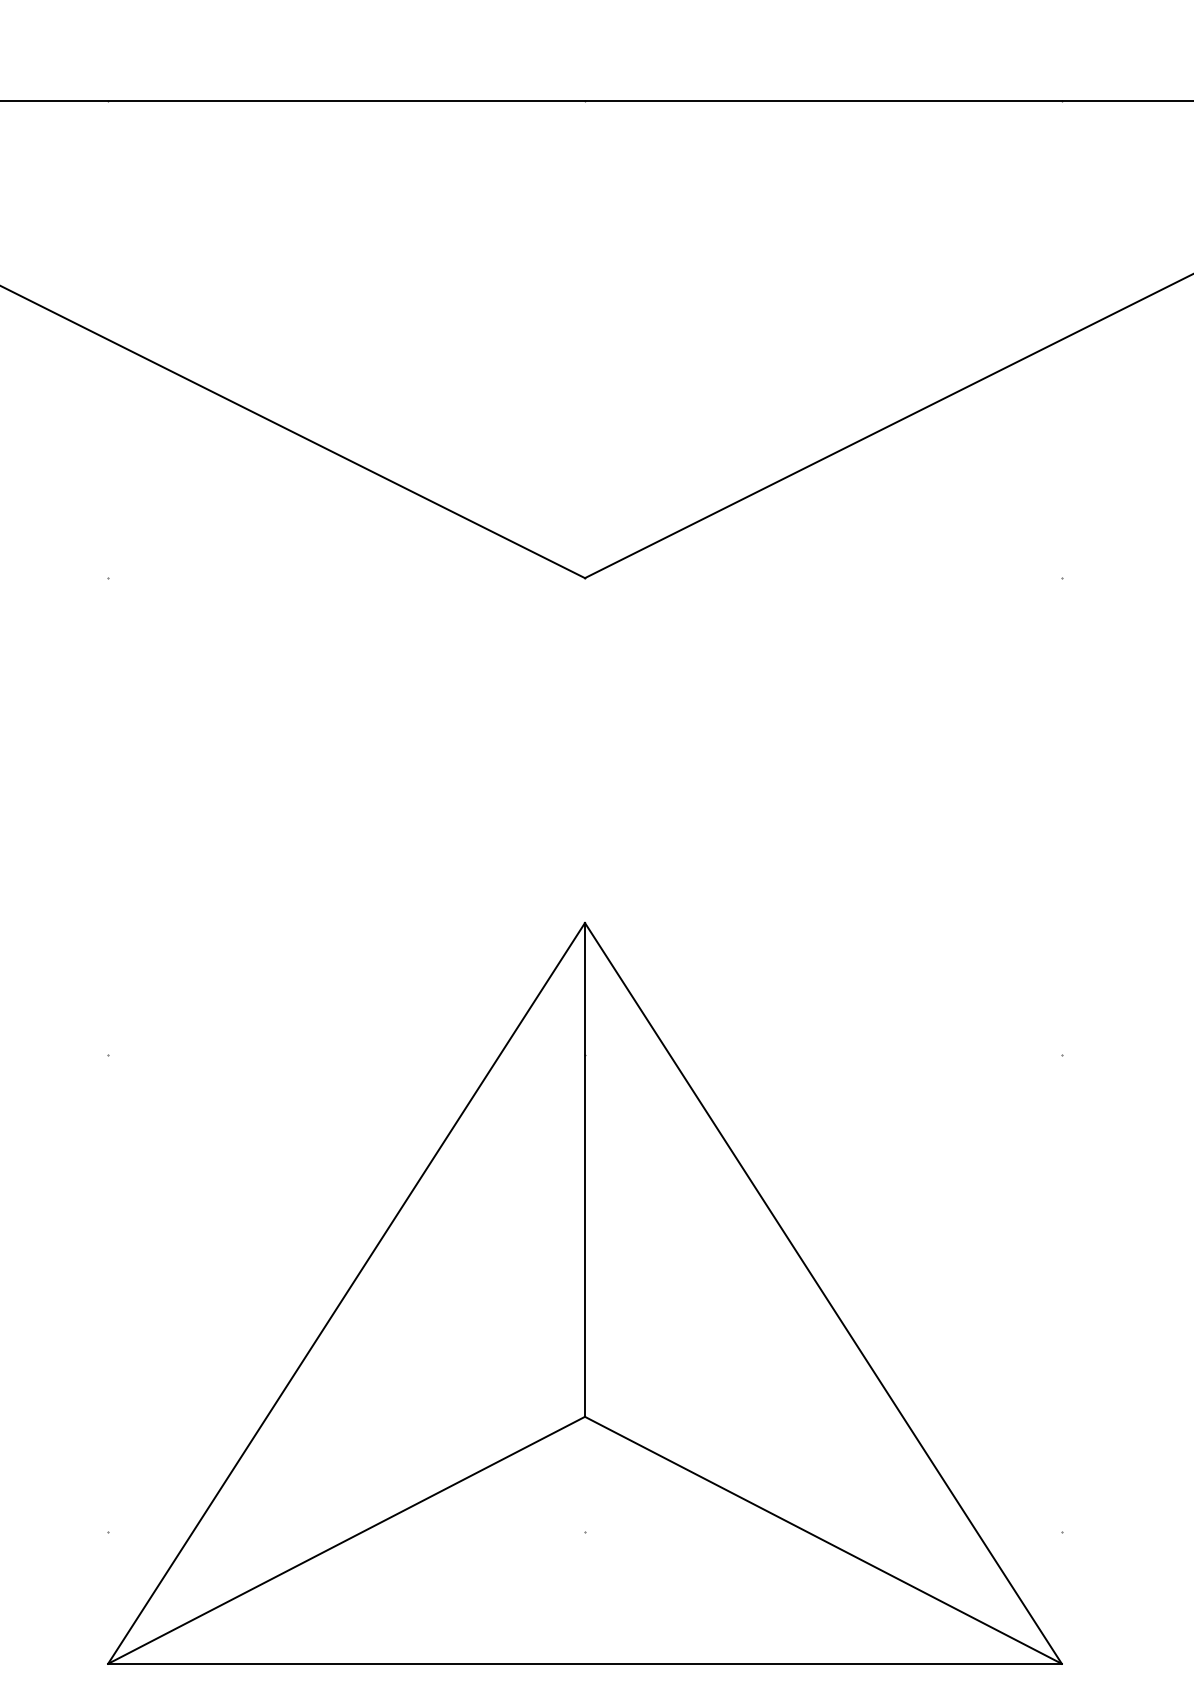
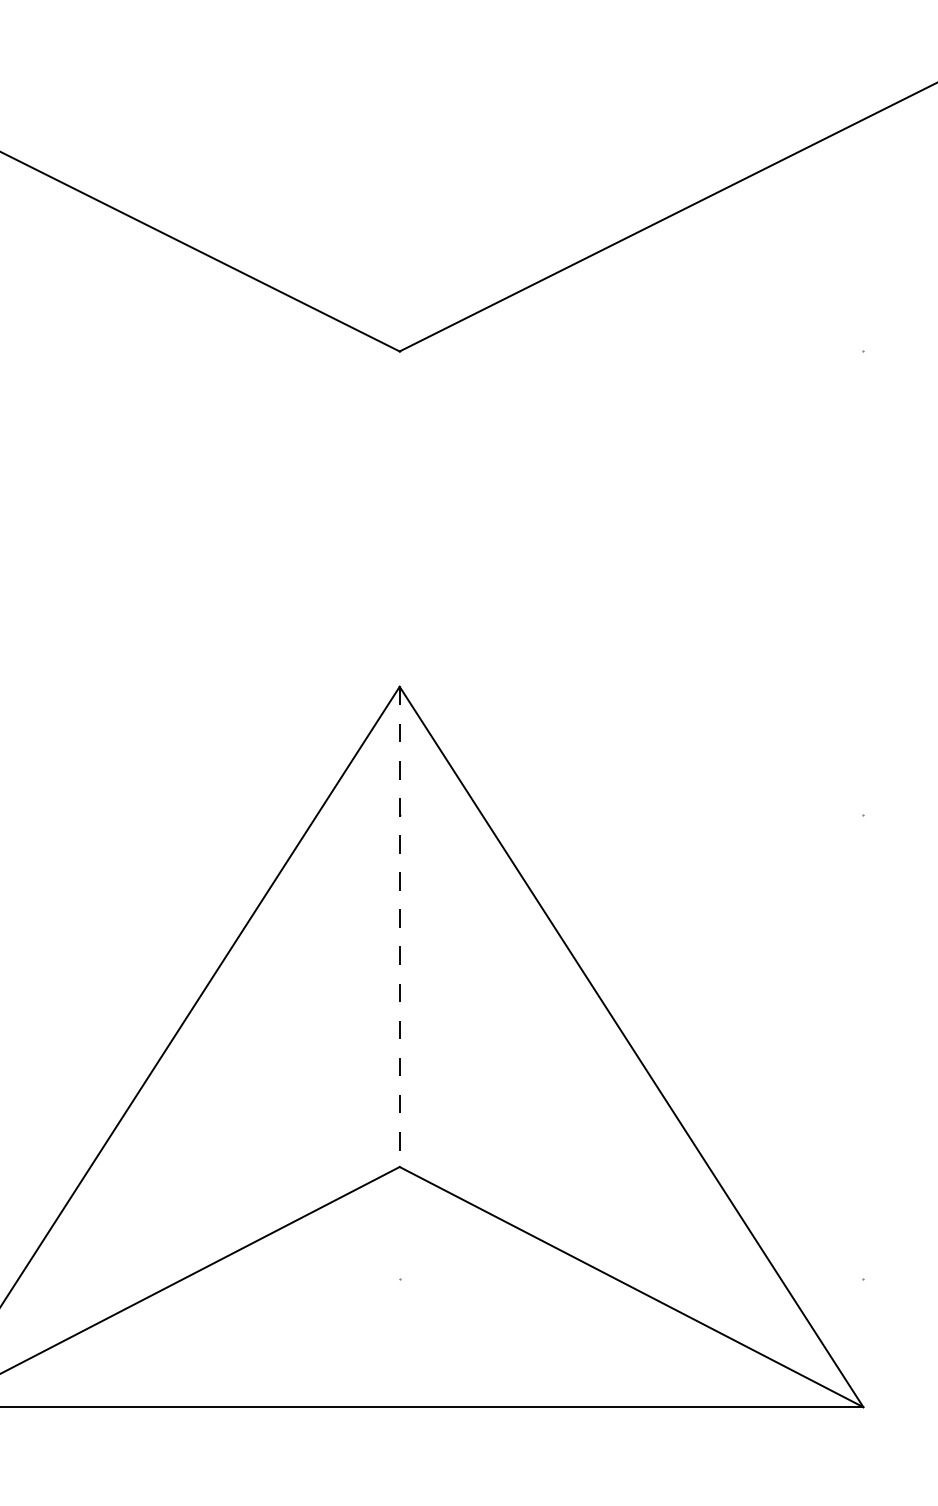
line: (585, 1169) -> (400, 926), solid -> dashed

